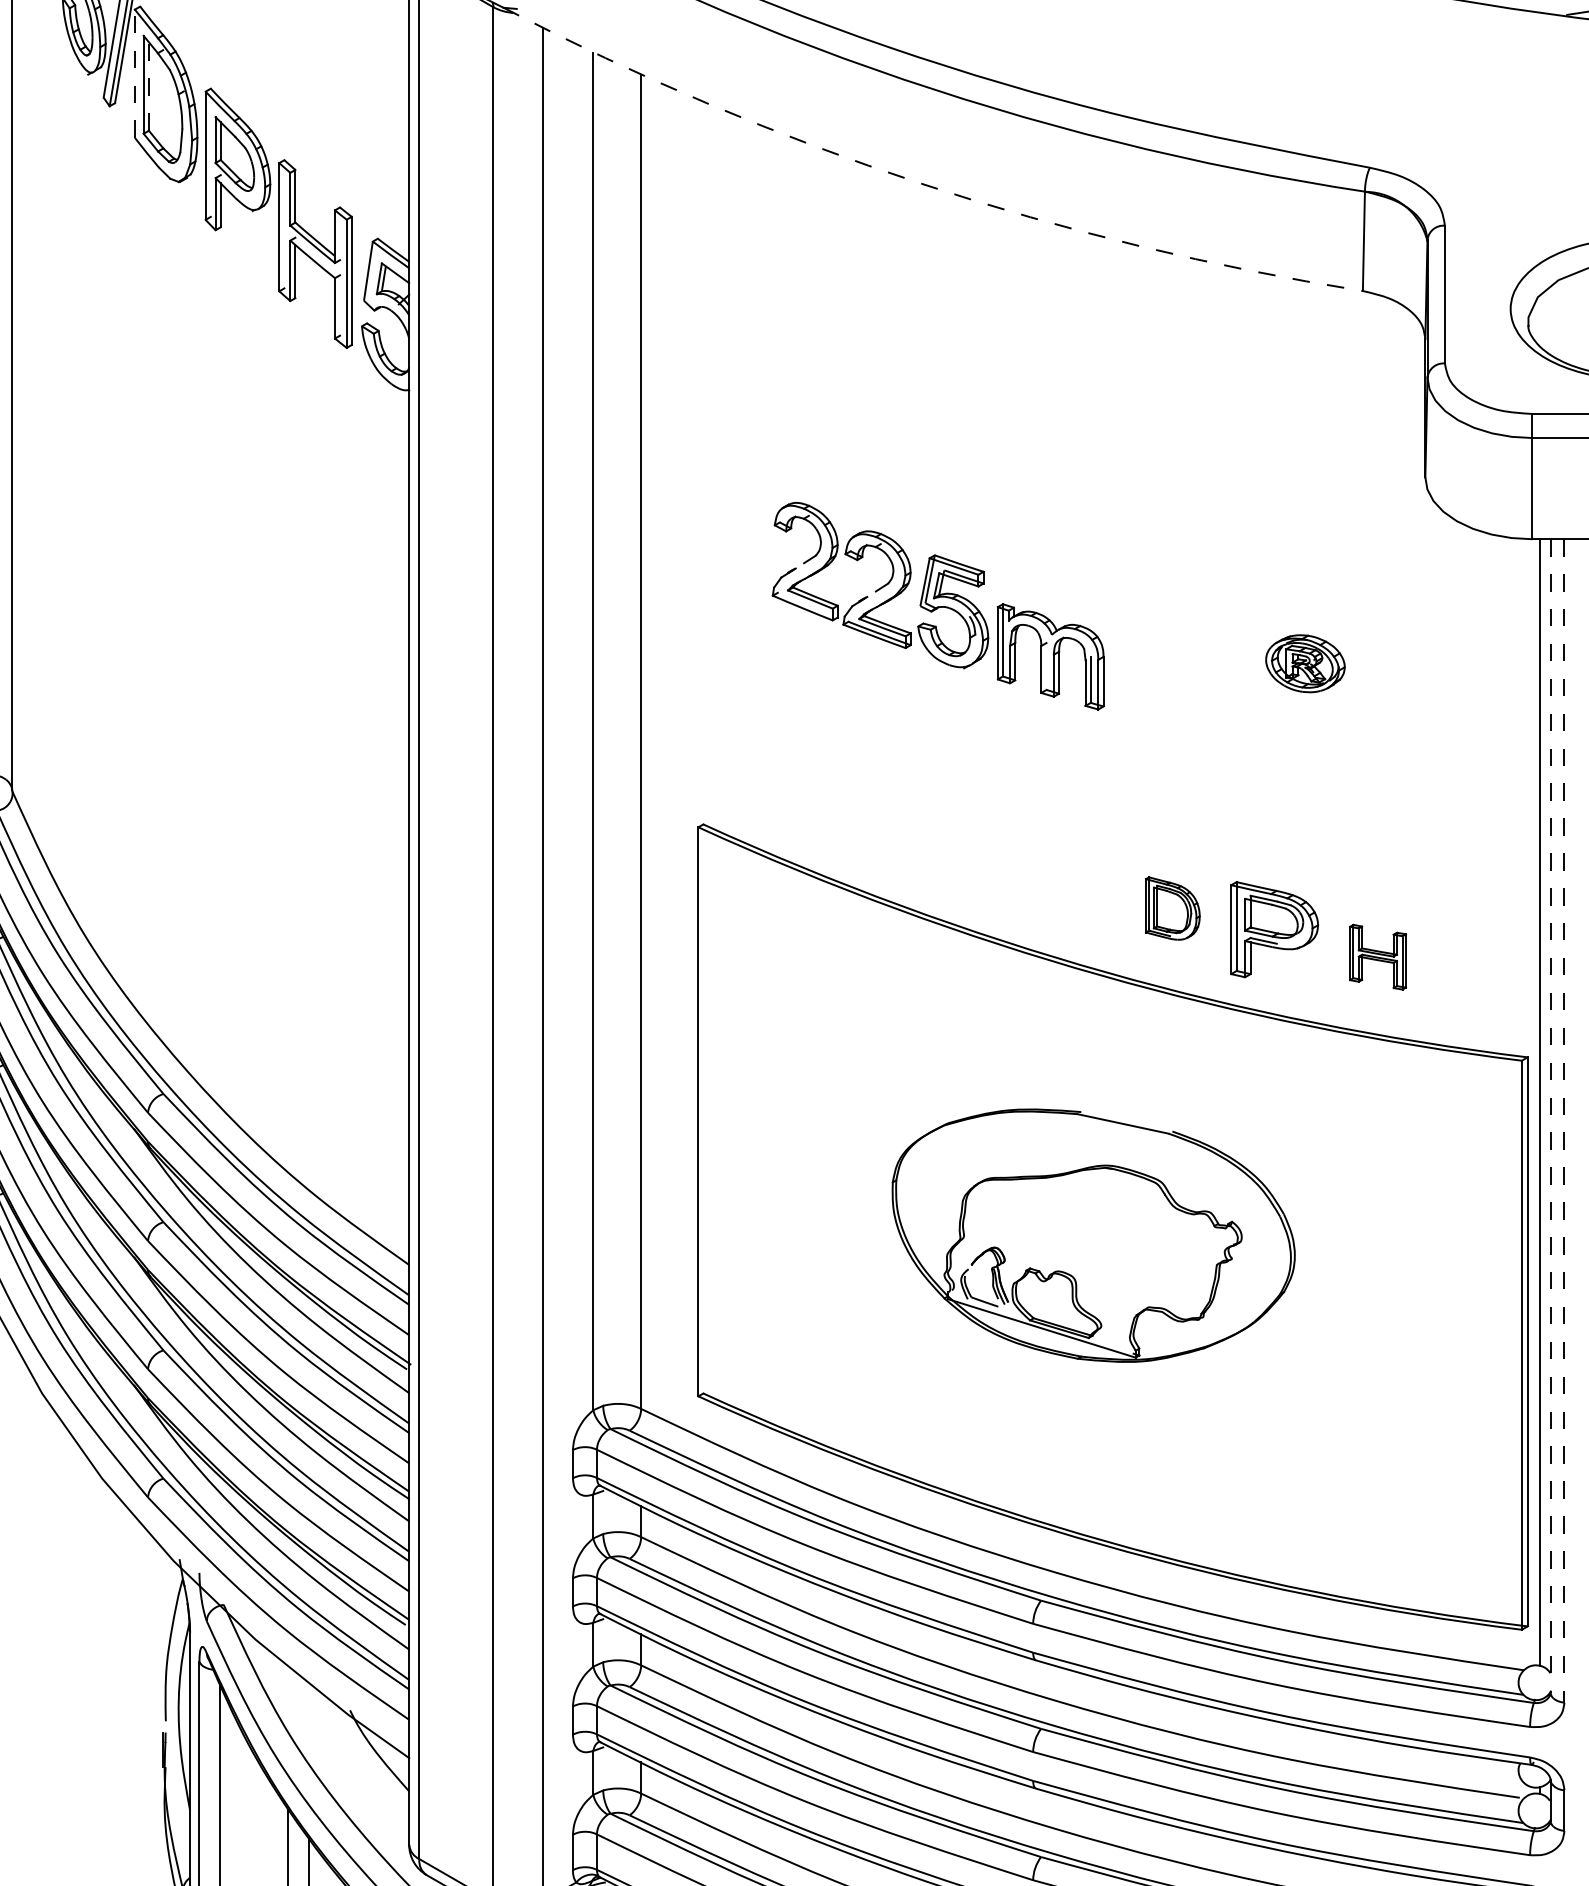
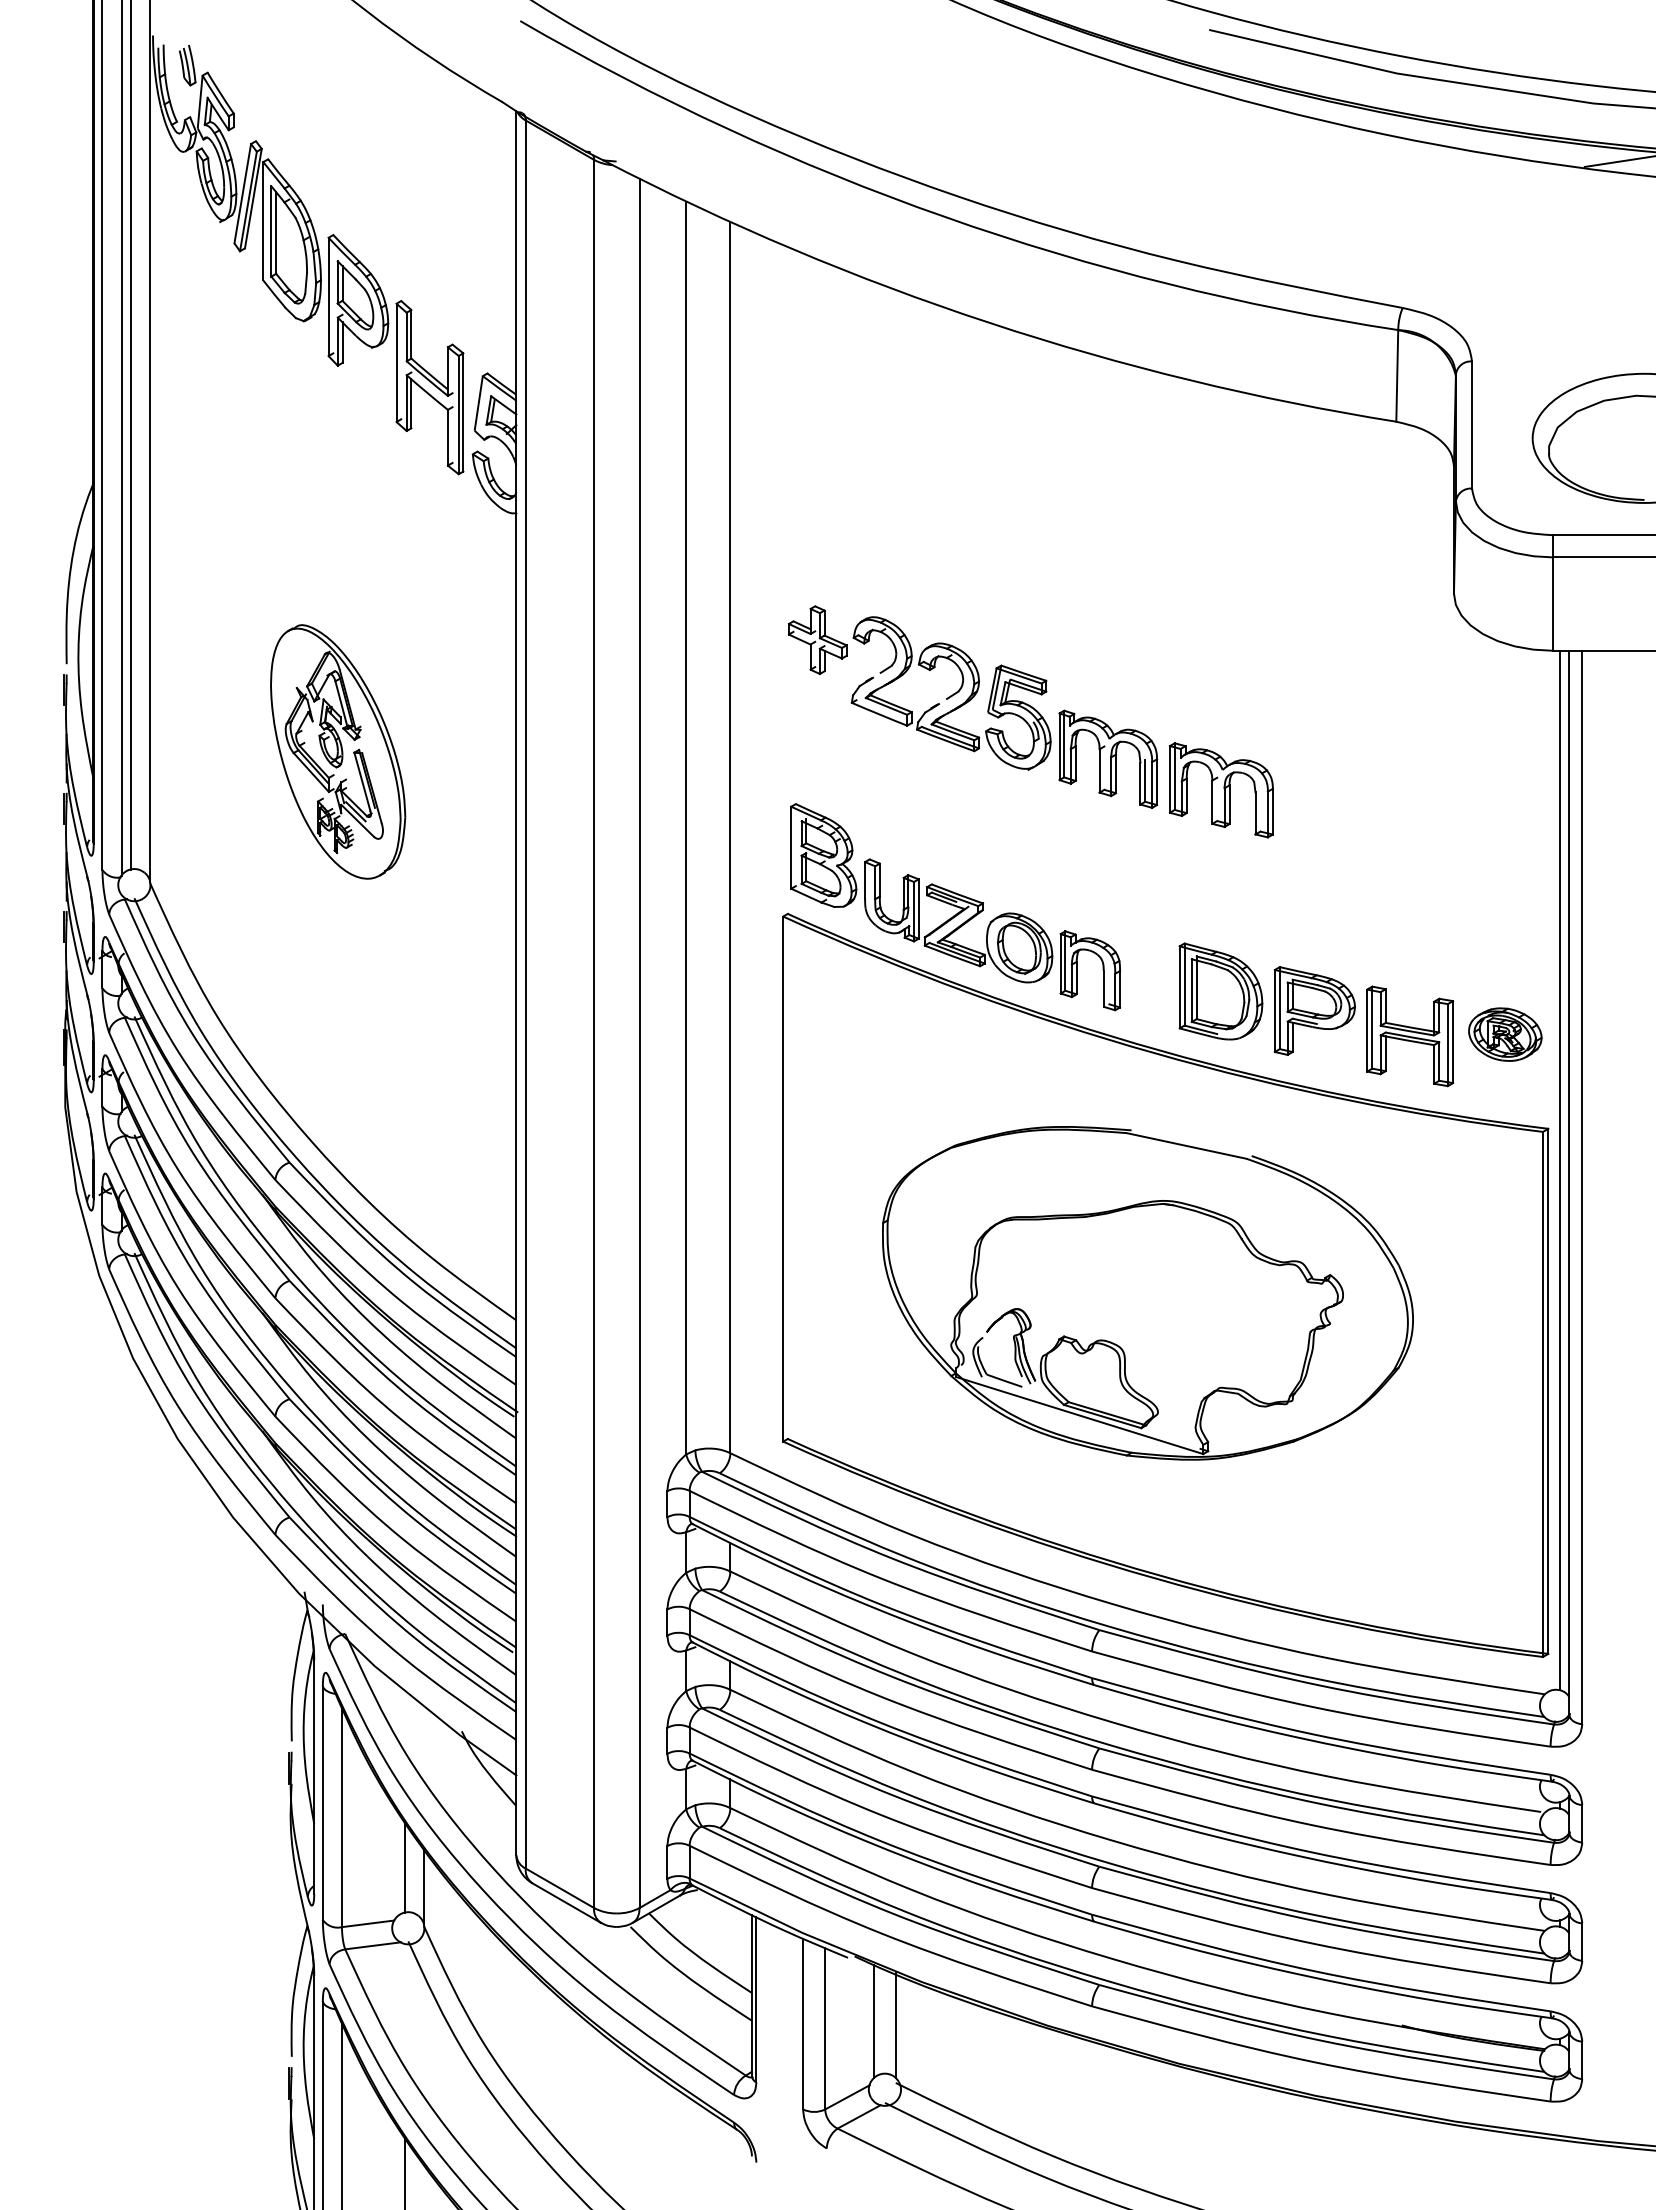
line: (135, 72) -> (263, 220), dashed -> solid
line: (149, 87) -> (276, 233), dashed -> solid
arc: (921, 183) -> (989, 322), dashed -> solid
part: (735, 527) -> (817, 639), added
part: (216, 648) -> (338, 751), added
part: (1305, 663) -> (1505, 1034), moved
part: (1172, 690) -> (1220, 790), added
part: (885, 817) -> (955, 907), added
part: (1172, 908) -> (1220, 991), size x1.67
part: (1378, 957) -> (1410, 1036), size x1.67
line: (1550, 1116) -> (1569, 1183), dashed -> solid
line: (1564, 1120) -> (1582, 1187), dashed -> solid
part: (1093, 1235) -> (1147, 1293), size x1.43

